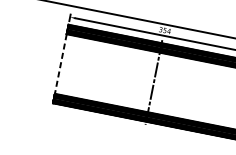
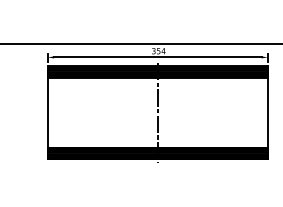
line: (60, 64) -> (47, 113), dashed -> solid

